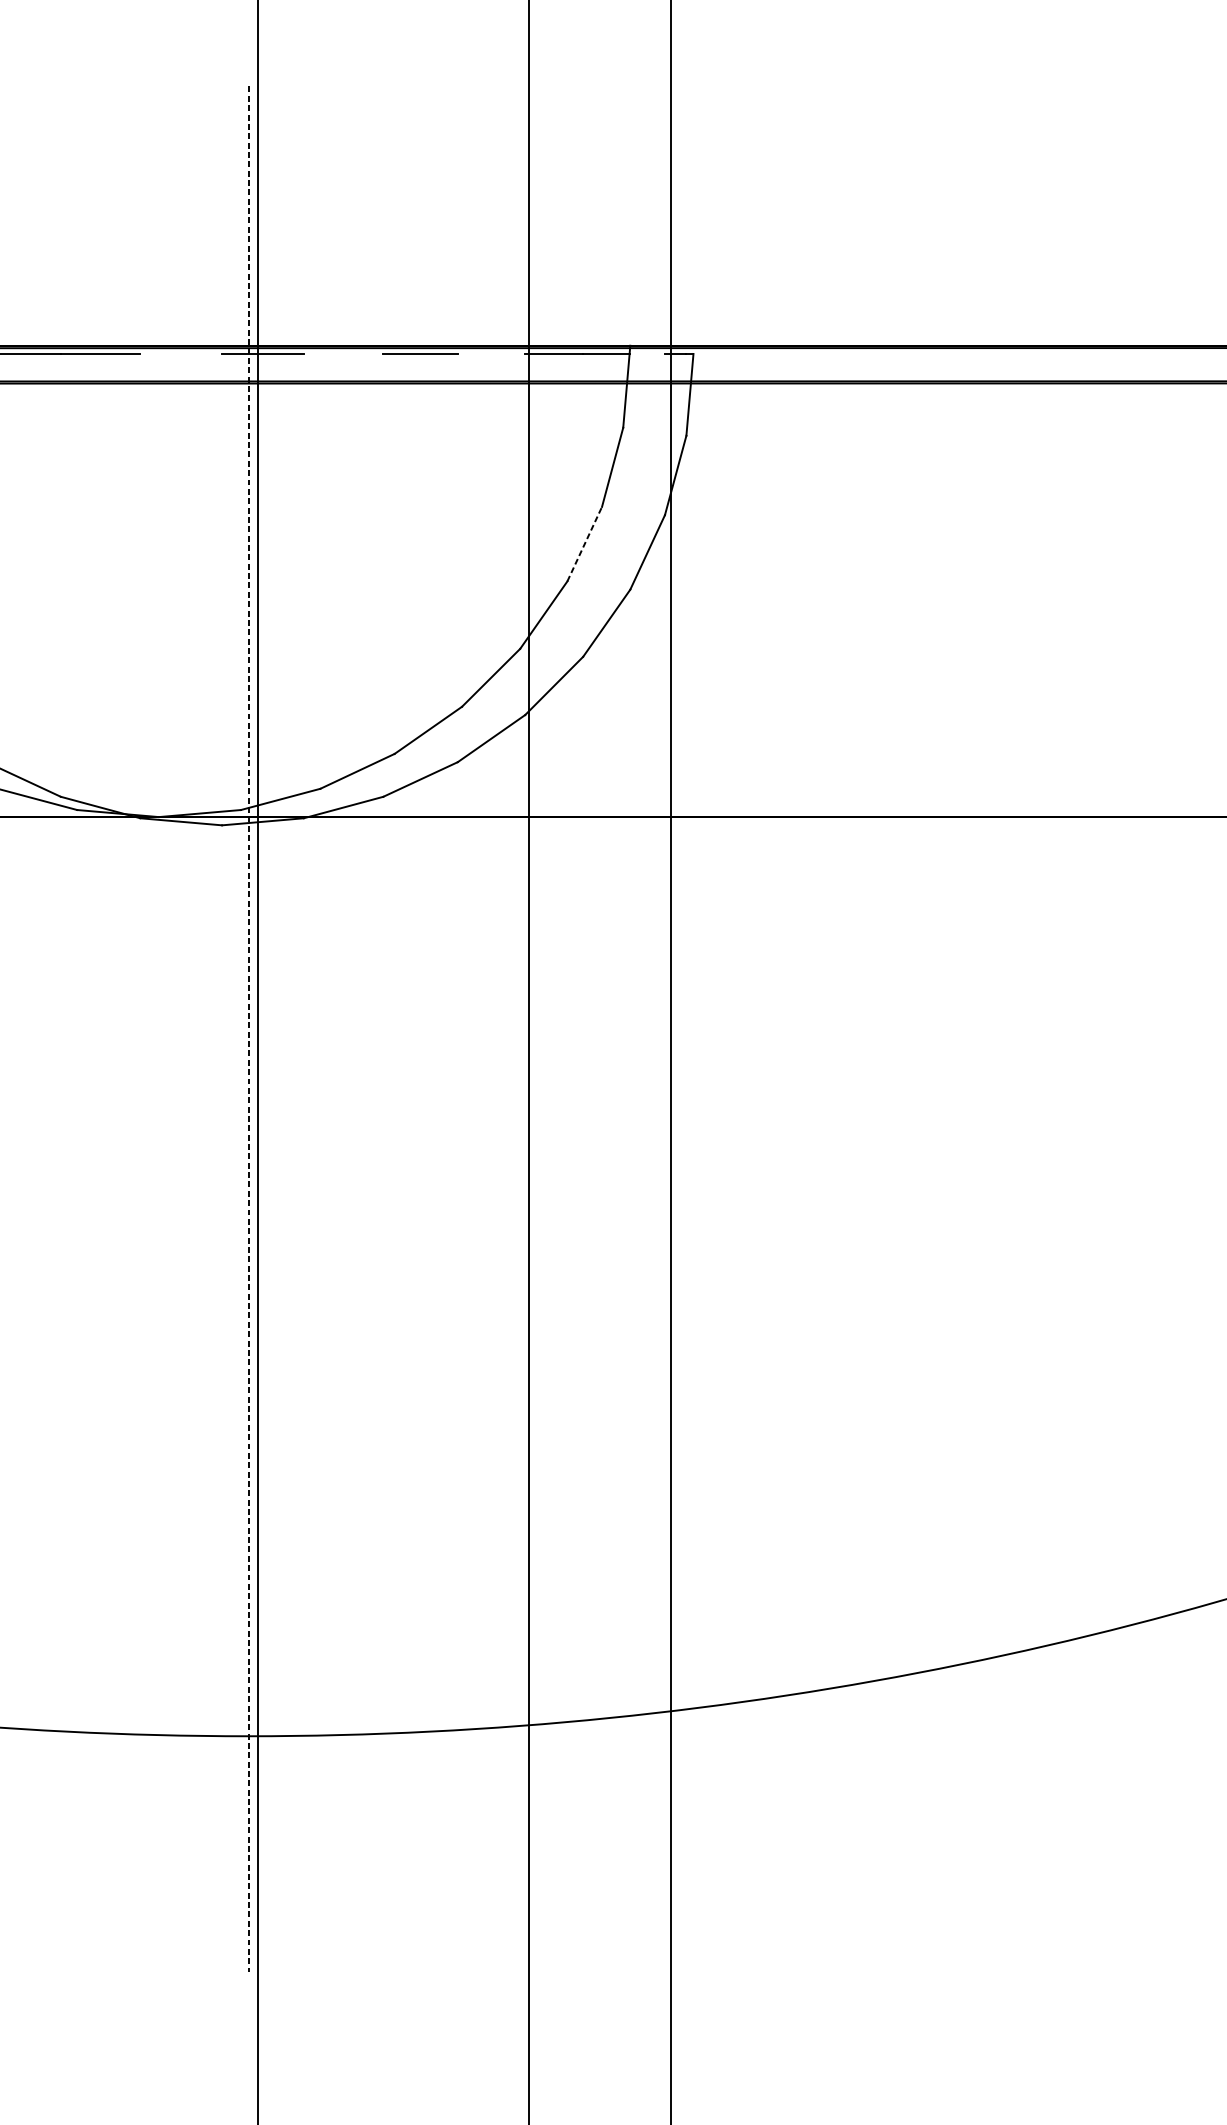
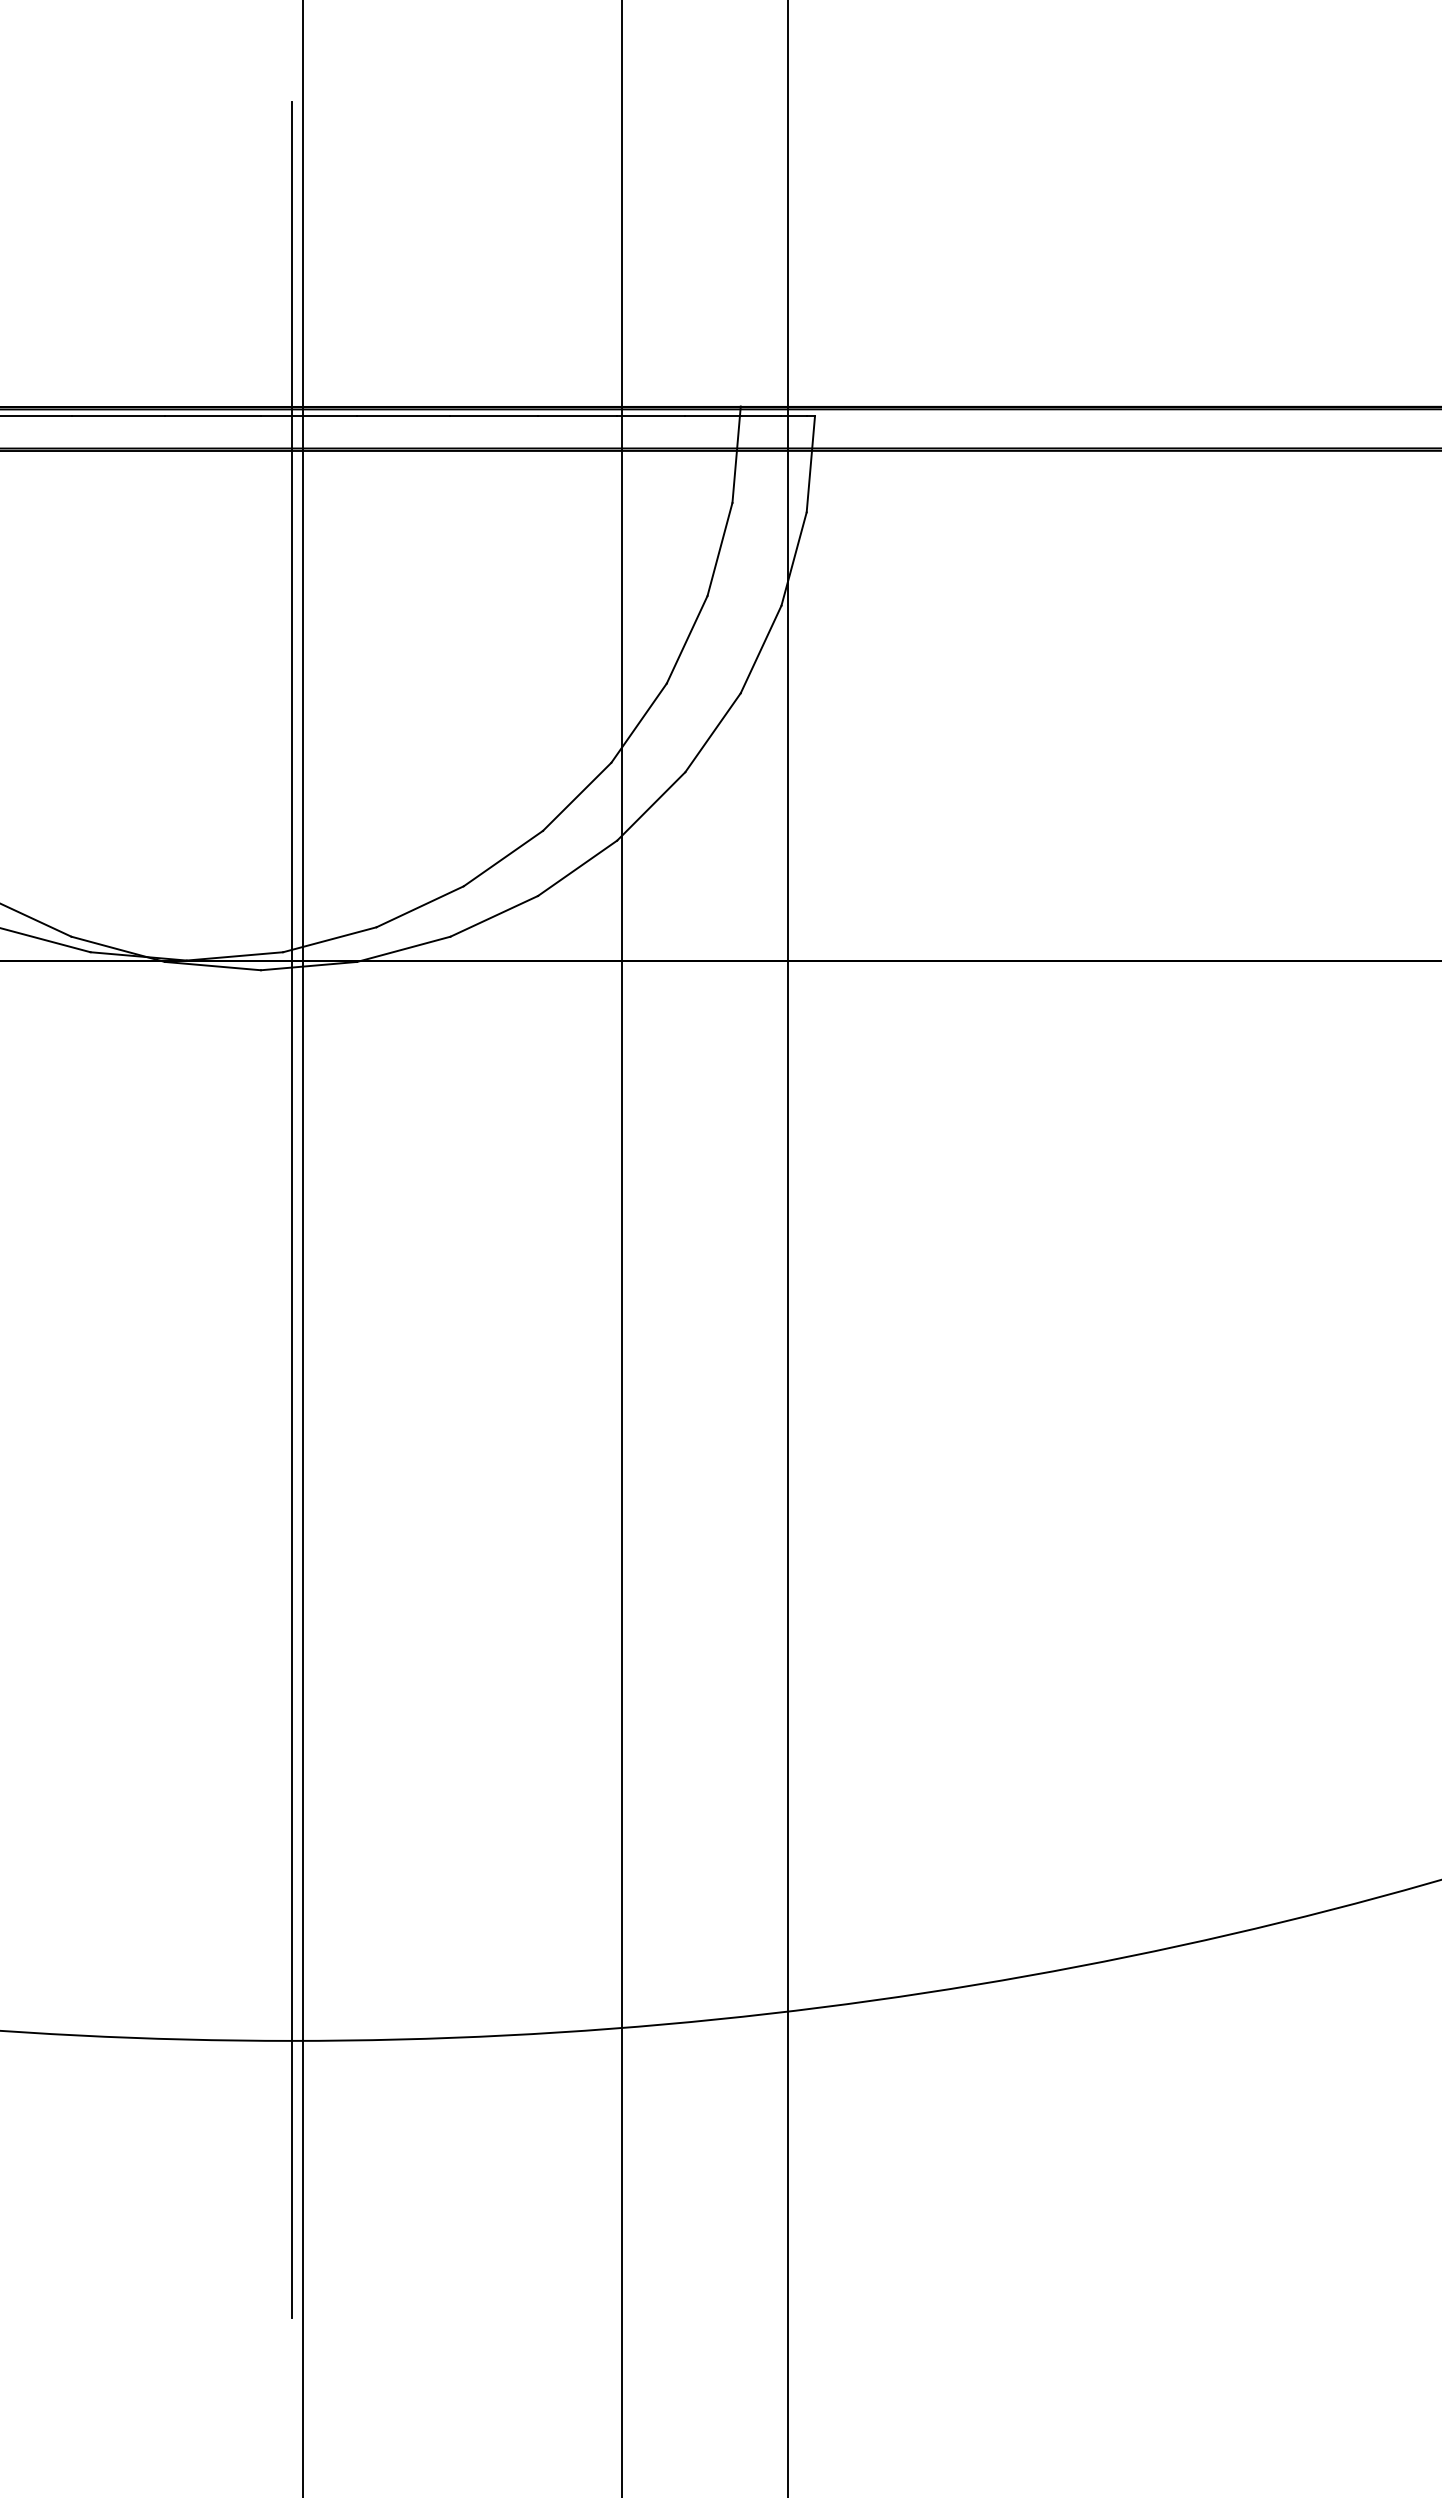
line: (180, 354) -> (212, 416), added
line: (343, 354) -> (403, 416), added
line: (491, 354) -> (577, 416), added
line: (647, 354) -> (760, 416), added
line: (584, 543) -> (687, 639), dashed -> solid
line: (248, 1029) -> (292, 1210), dashed -> solid

